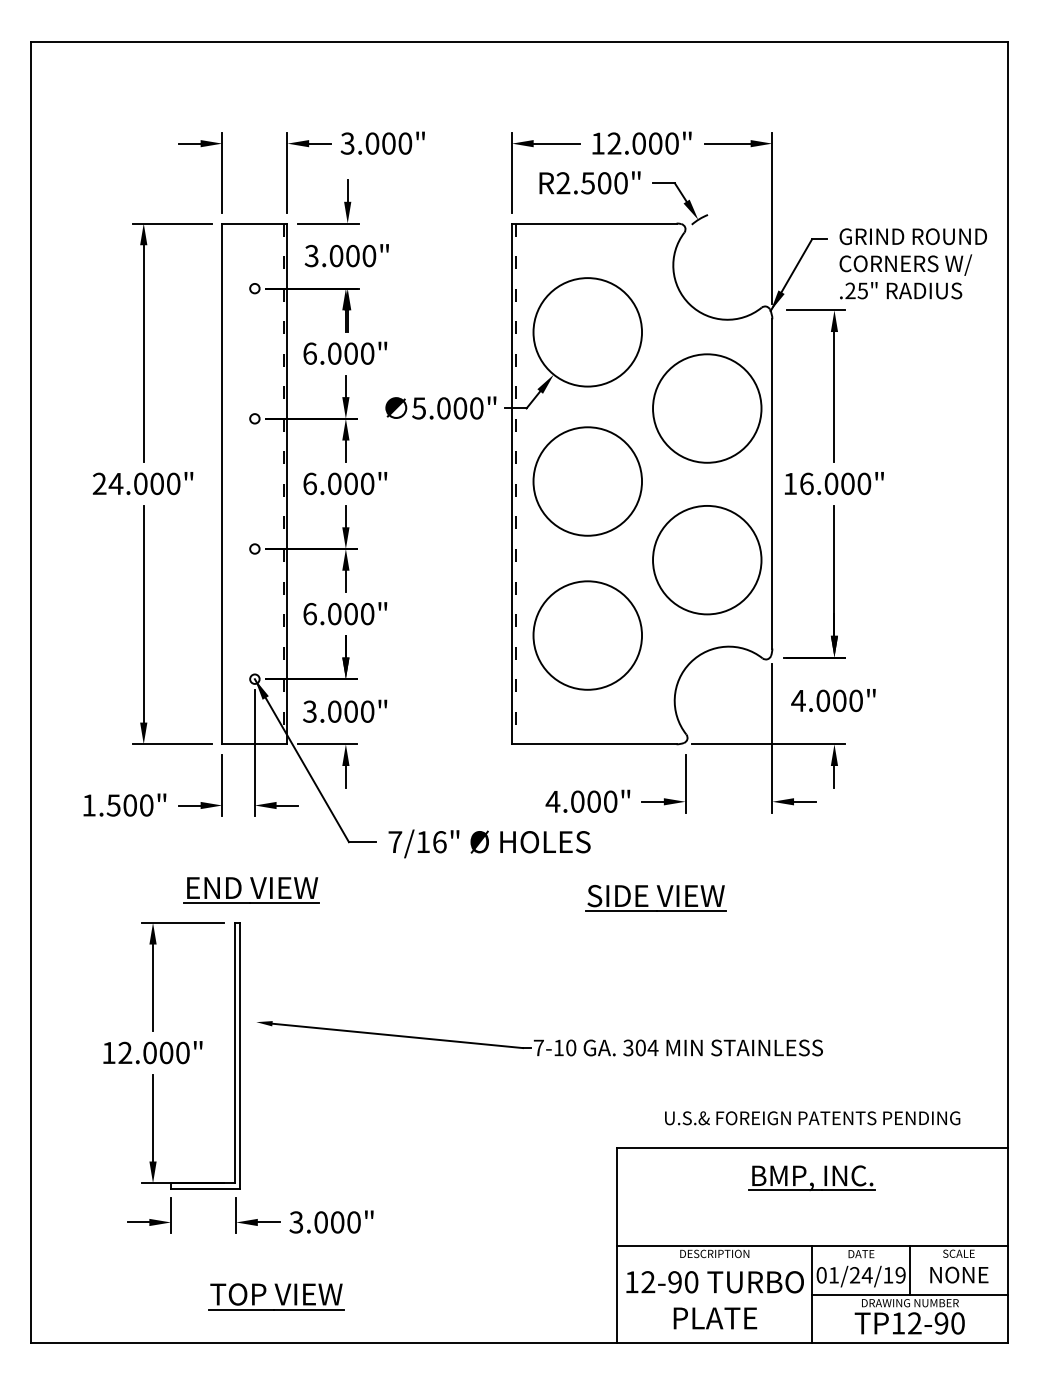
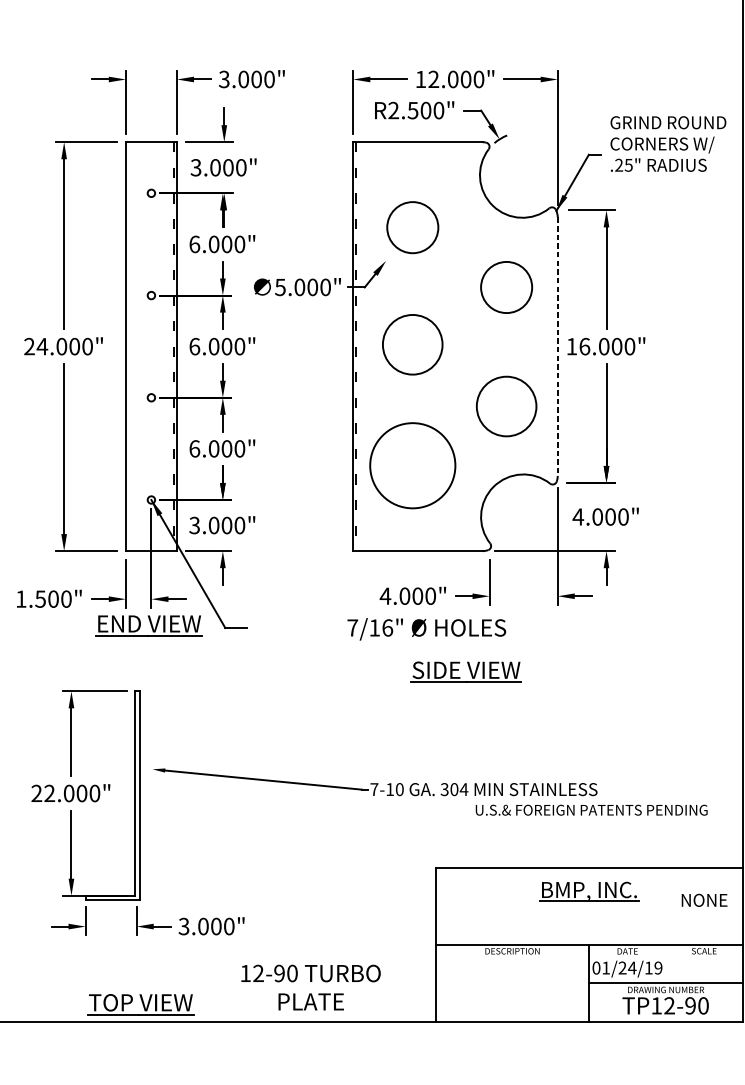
text: (912, 263) -> (667, 143), moved
circle: (587, 332) -> (412, 227), size x0.6
circle: (707, 408) -> (506, 287), size x0.6
circle: (587, 481) -> (412, 344), size x0.7
line: (772, 483) -> (557, 346), solid -> dashed
circle: (707, 559) -> (506, 406), size x0.7
text: (489, 843) -> (426, 629), moved
part: (251, 890) -> (148, 625), moved
text: (108, 1052) -> (36, 793), 12.000" -> 22.000"
text: (812, 1118) -> (591, 810), moved
line: (910, 1269) -> (666, 963), removed
text: (959, 1274) -> (704, 899), moved
part: (276, 1296) -> (140, 1004), moved
text: (714, 1300) -> (310, 987), moved

